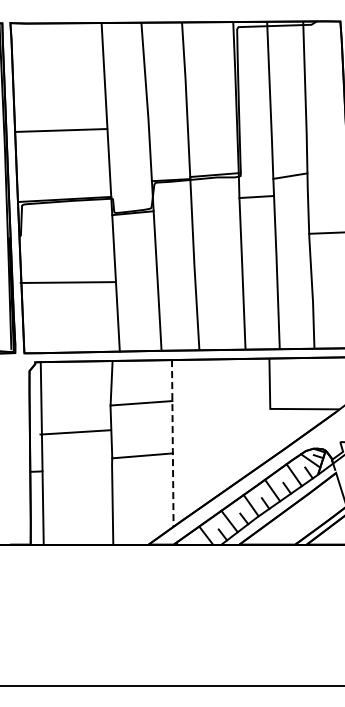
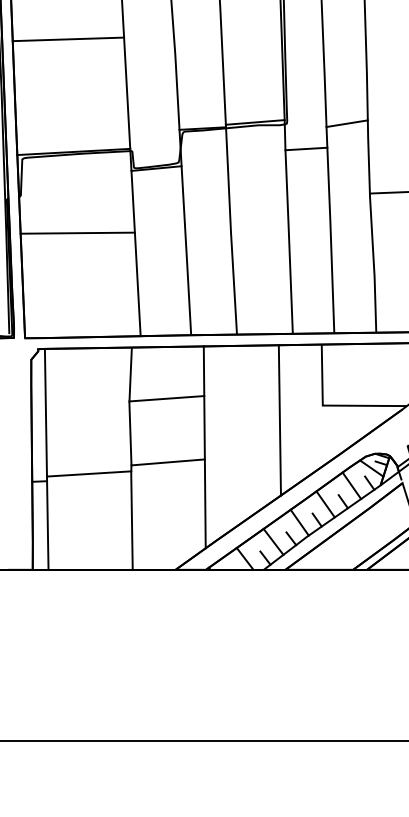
line: (61, 130) -> (68, 39), moved
line: (67, 282) -> (77, 233), moved
line: (234, 421) -> (279, 420), added
line: (75, 432) -> (89, 474), moved
line: (172, 443) -> (204, 447), dashed -> solid

